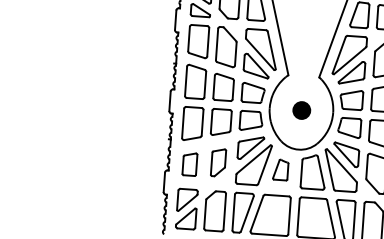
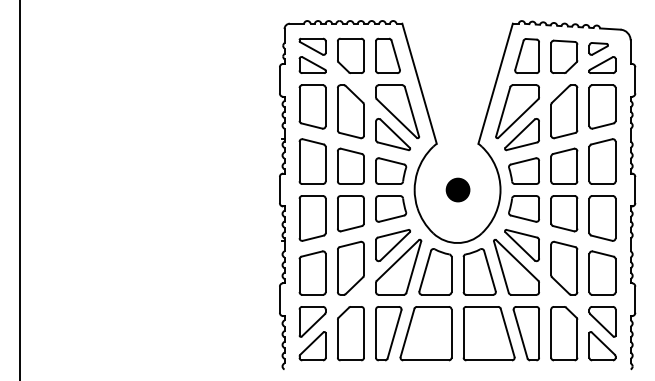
part: (218, 162) -> (350, 267), size x1.43
part: (189, 163) -> (312, 272), size x1.43
part: (280, 169) -> (435, 271), size x1.67

